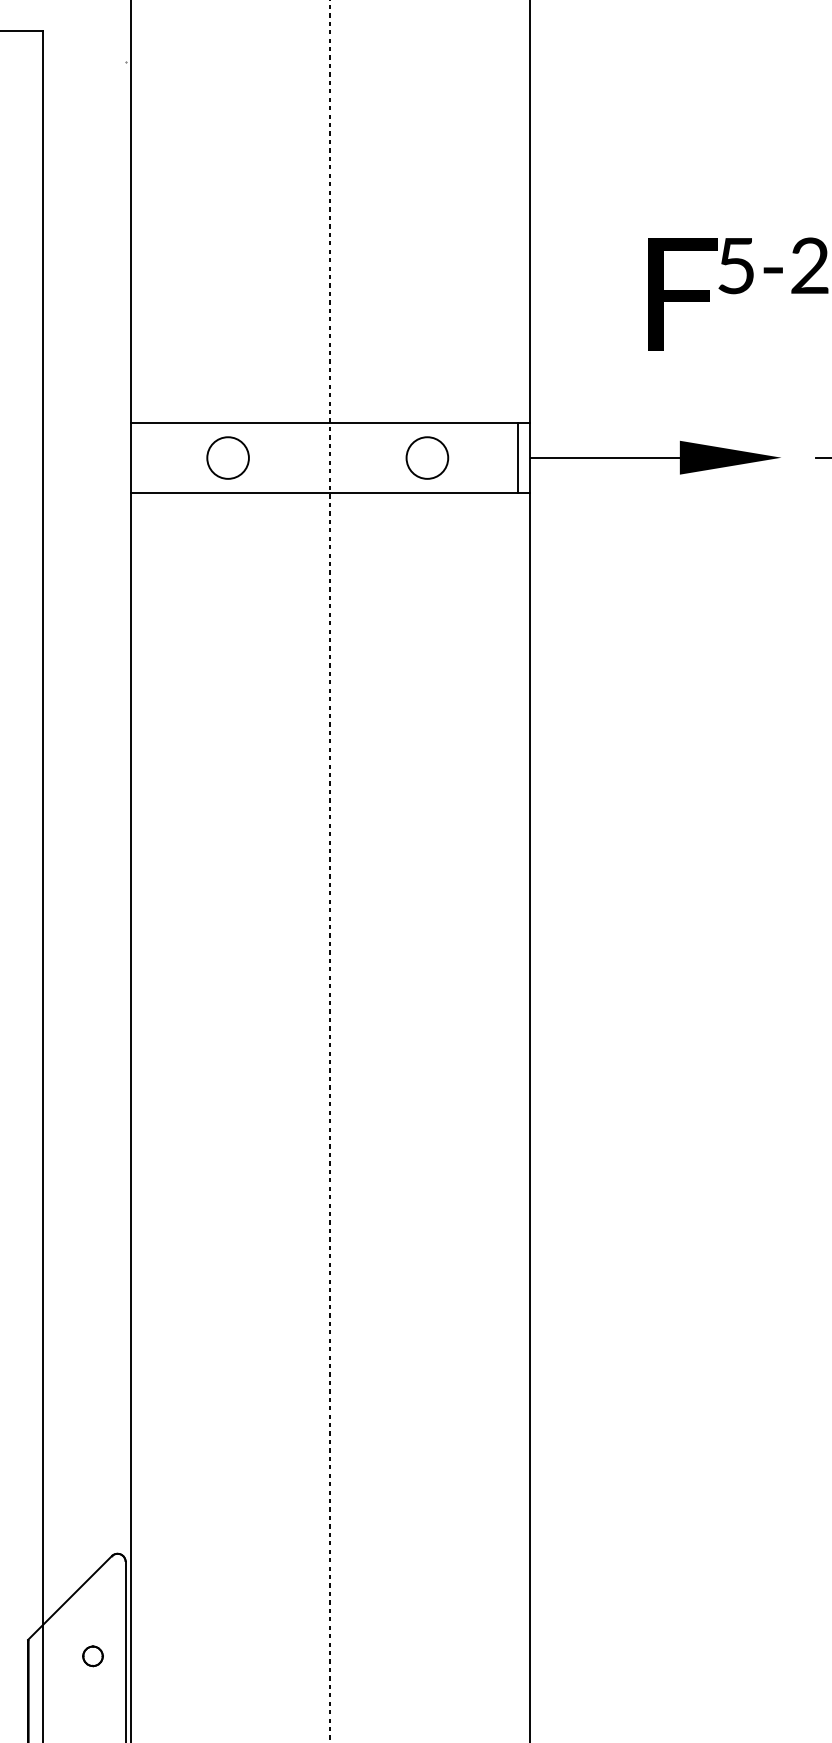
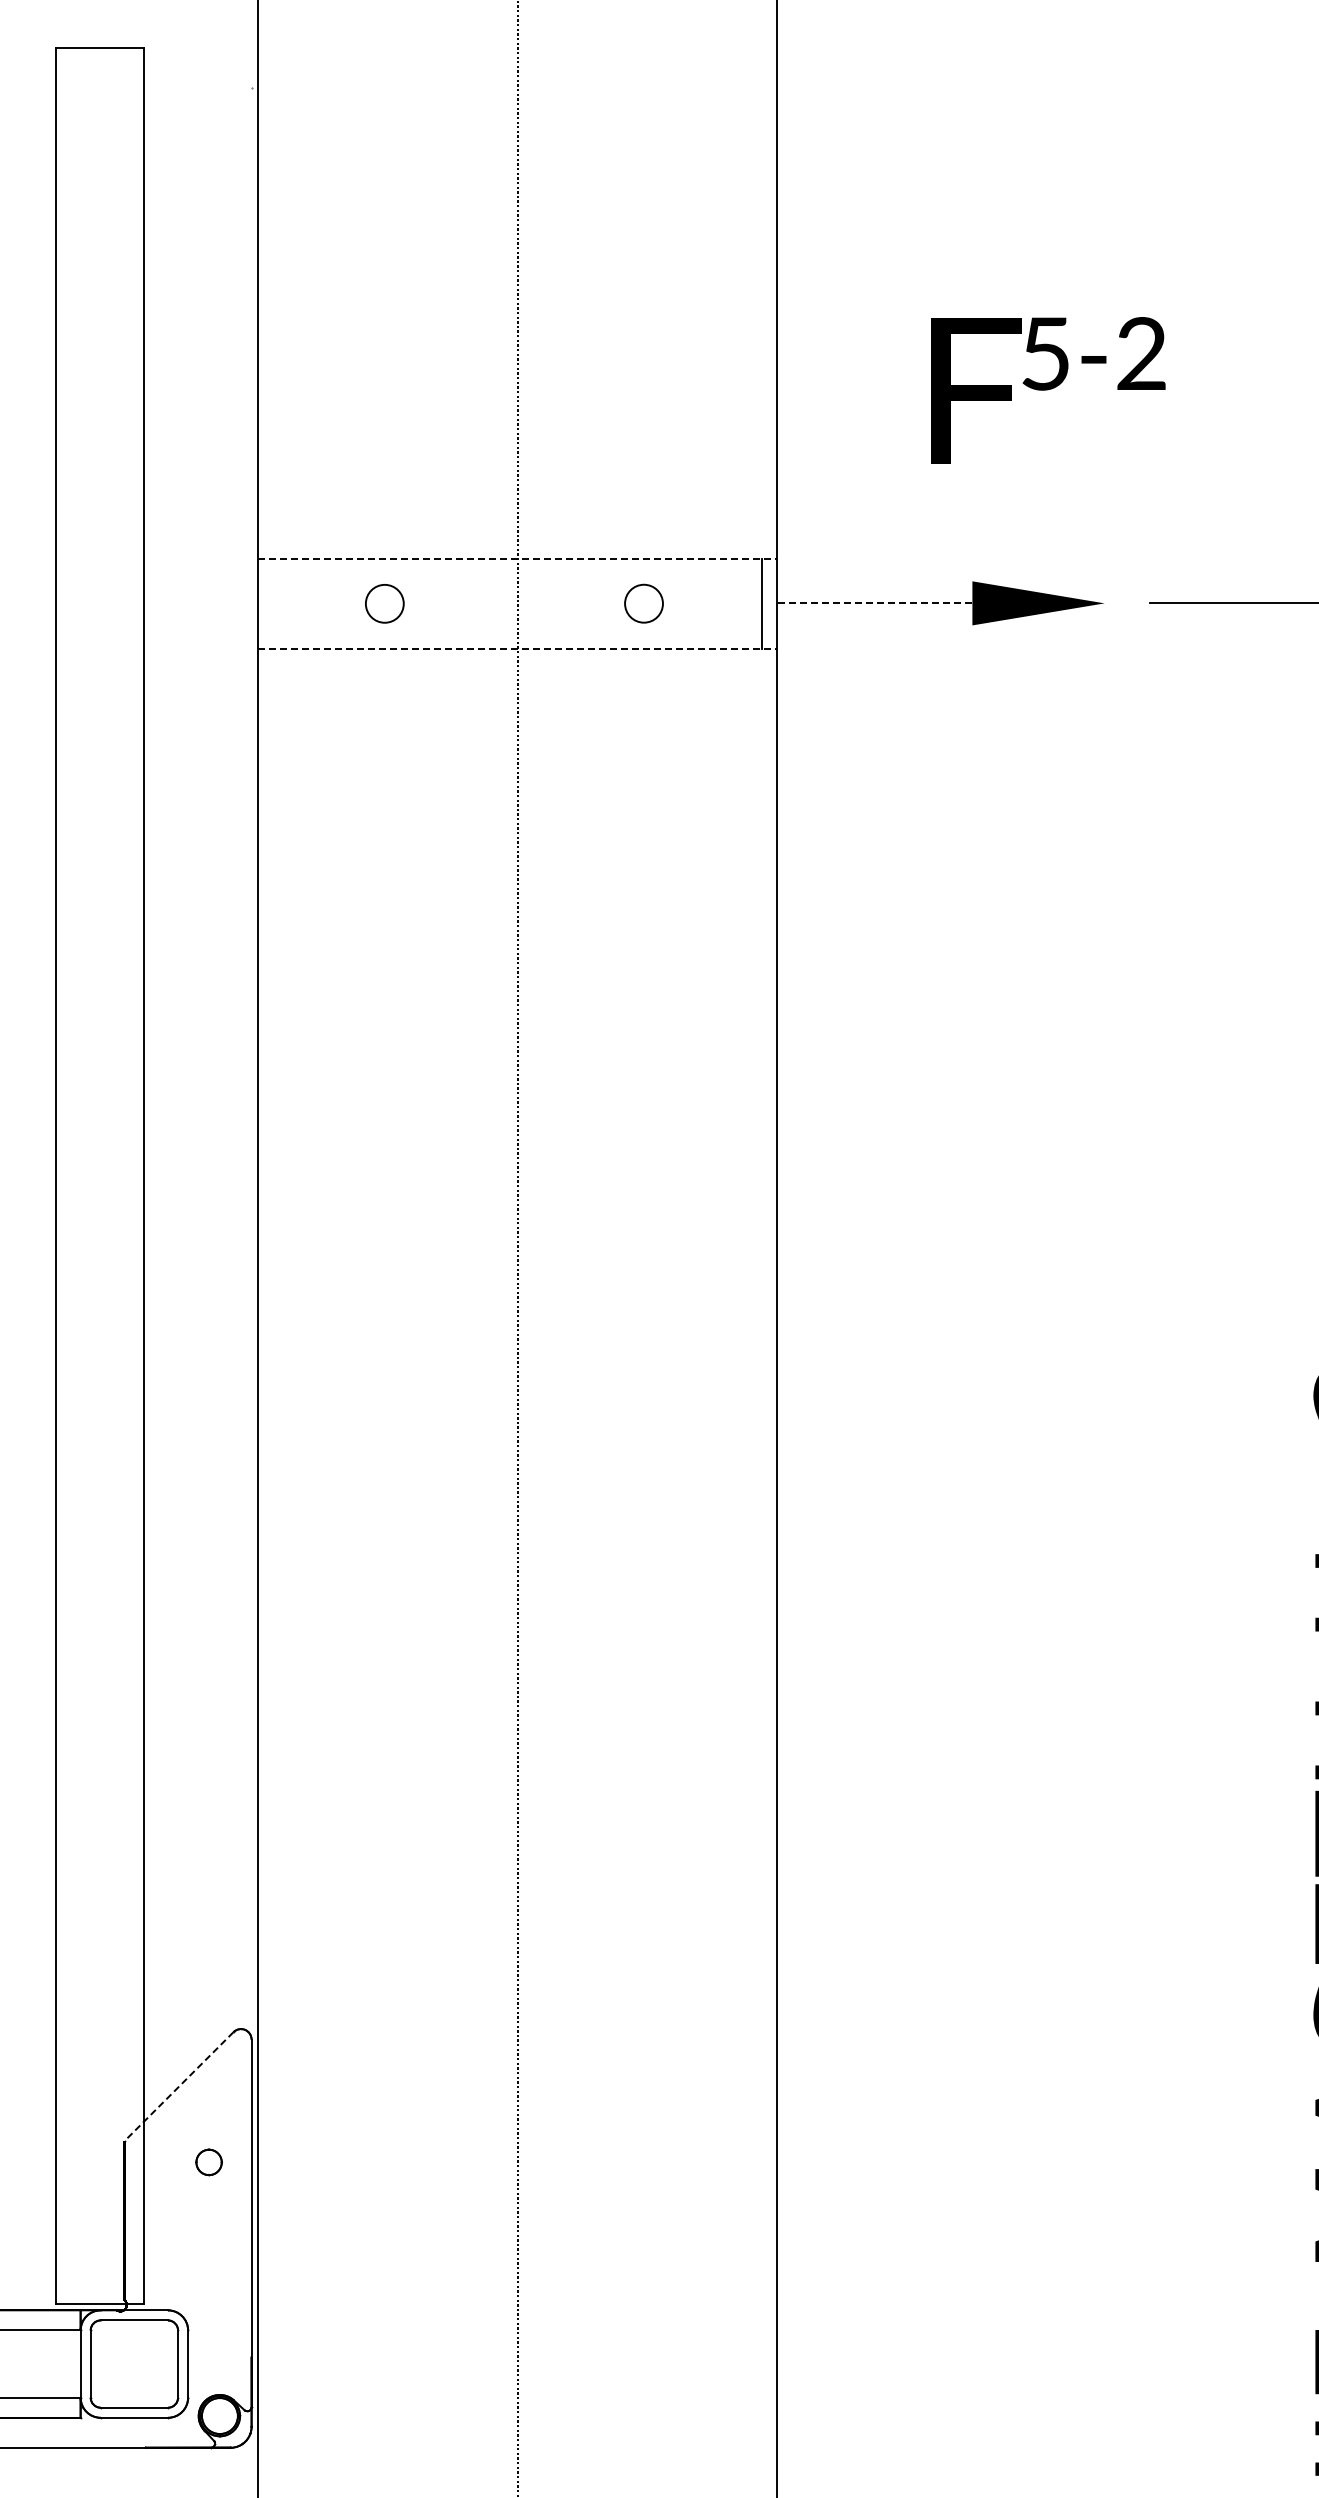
line: (330, 423) -> (518, 558), solid -> dashed
circle: (227, 457) -> (384, 603), size x0.7
circle: (427, 457) -> (643, 603), size x0.7
line: (604, 457) -> (874, 603), solid -> dashed
line: (330, 492) -> (518, 648), solid -> dashed
line: (69, 1597) -> (178, 2086), solid -> dashed

